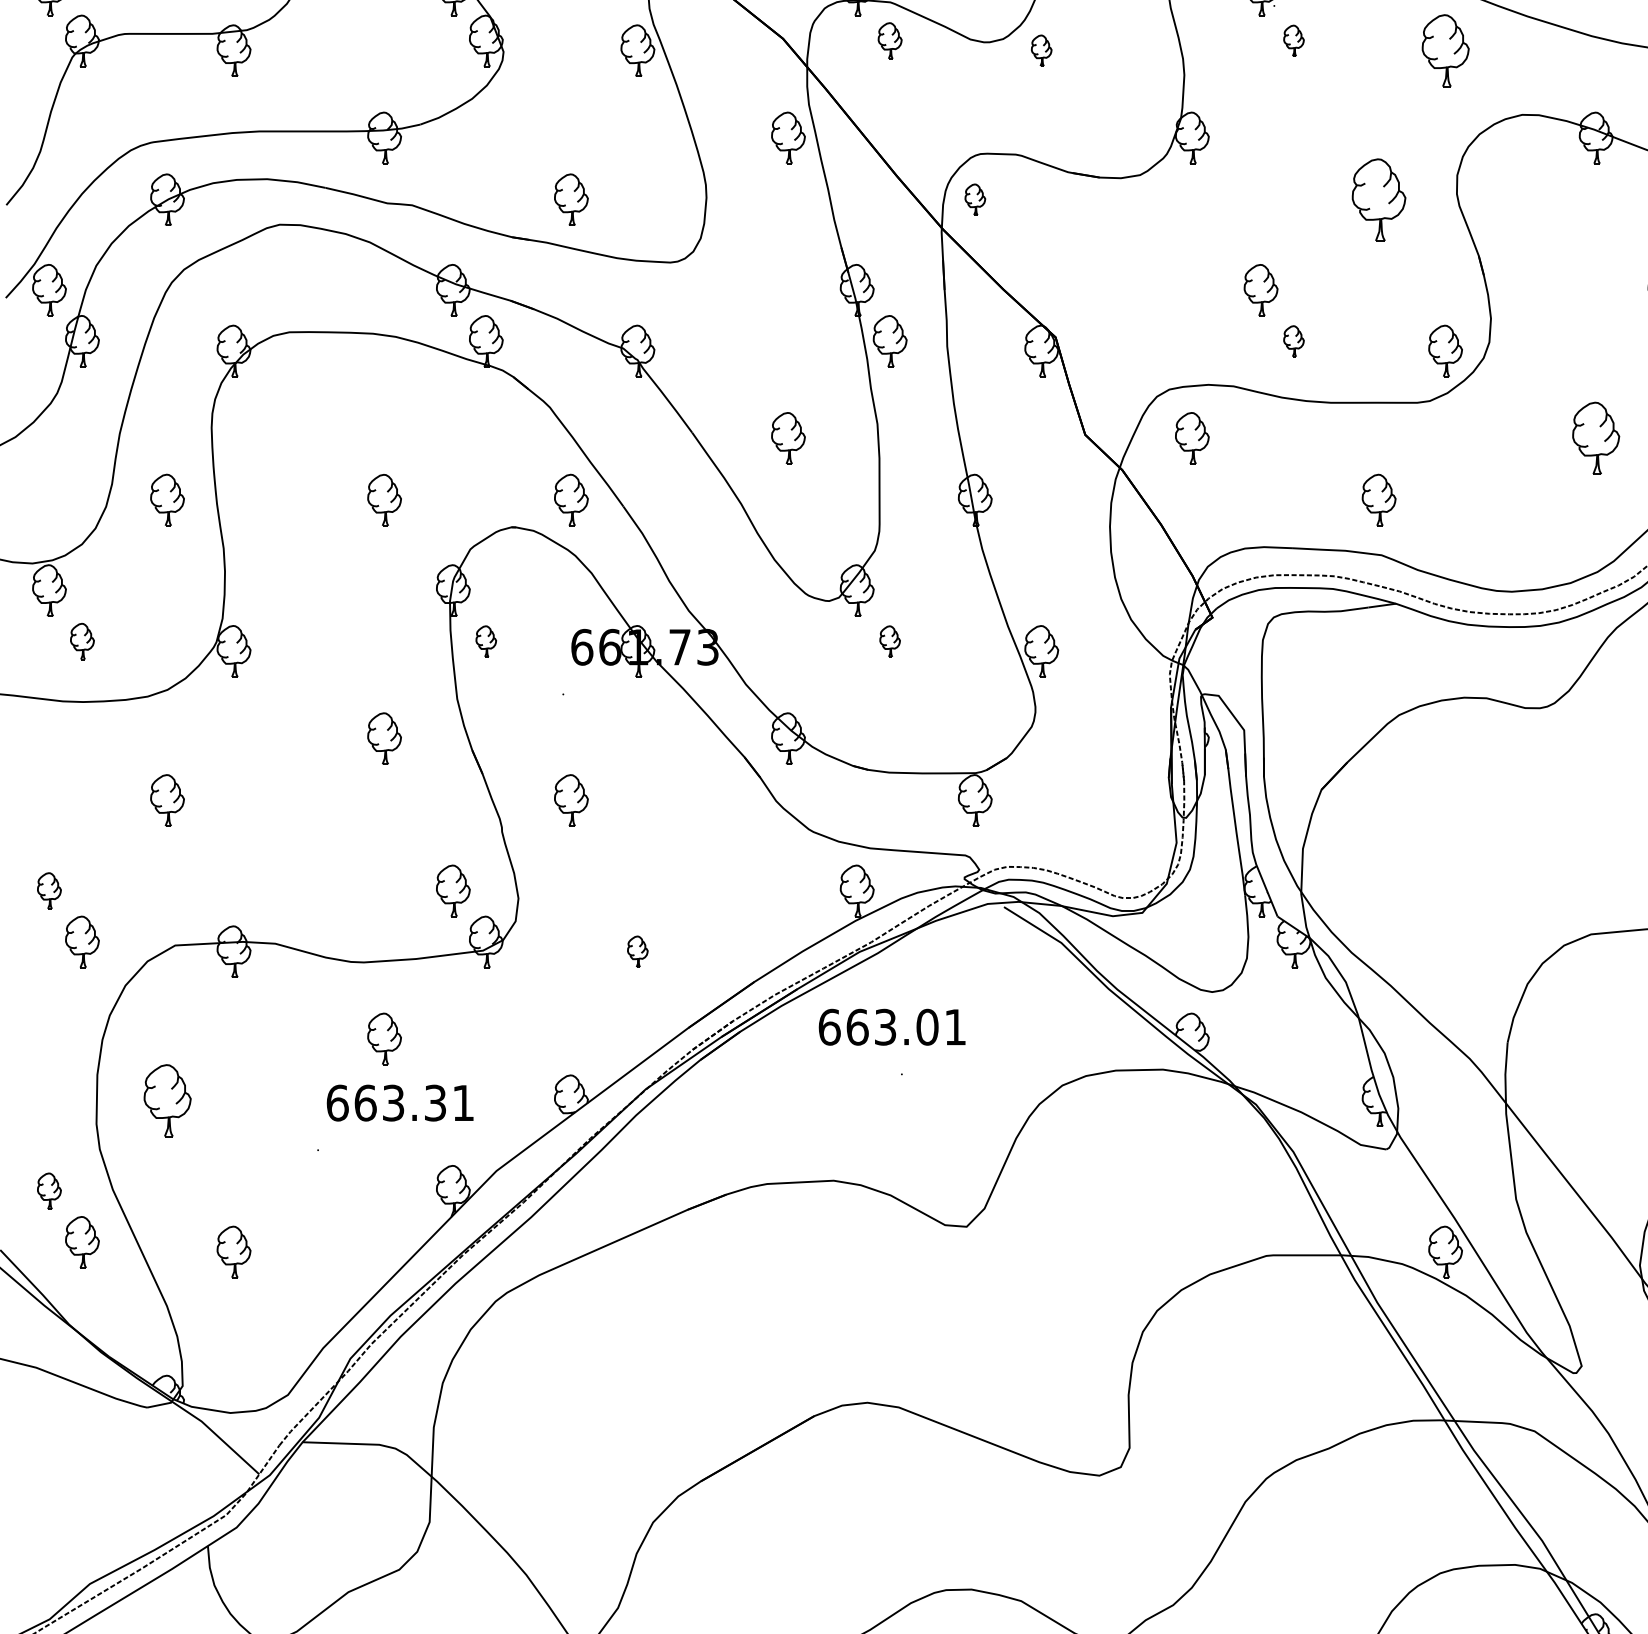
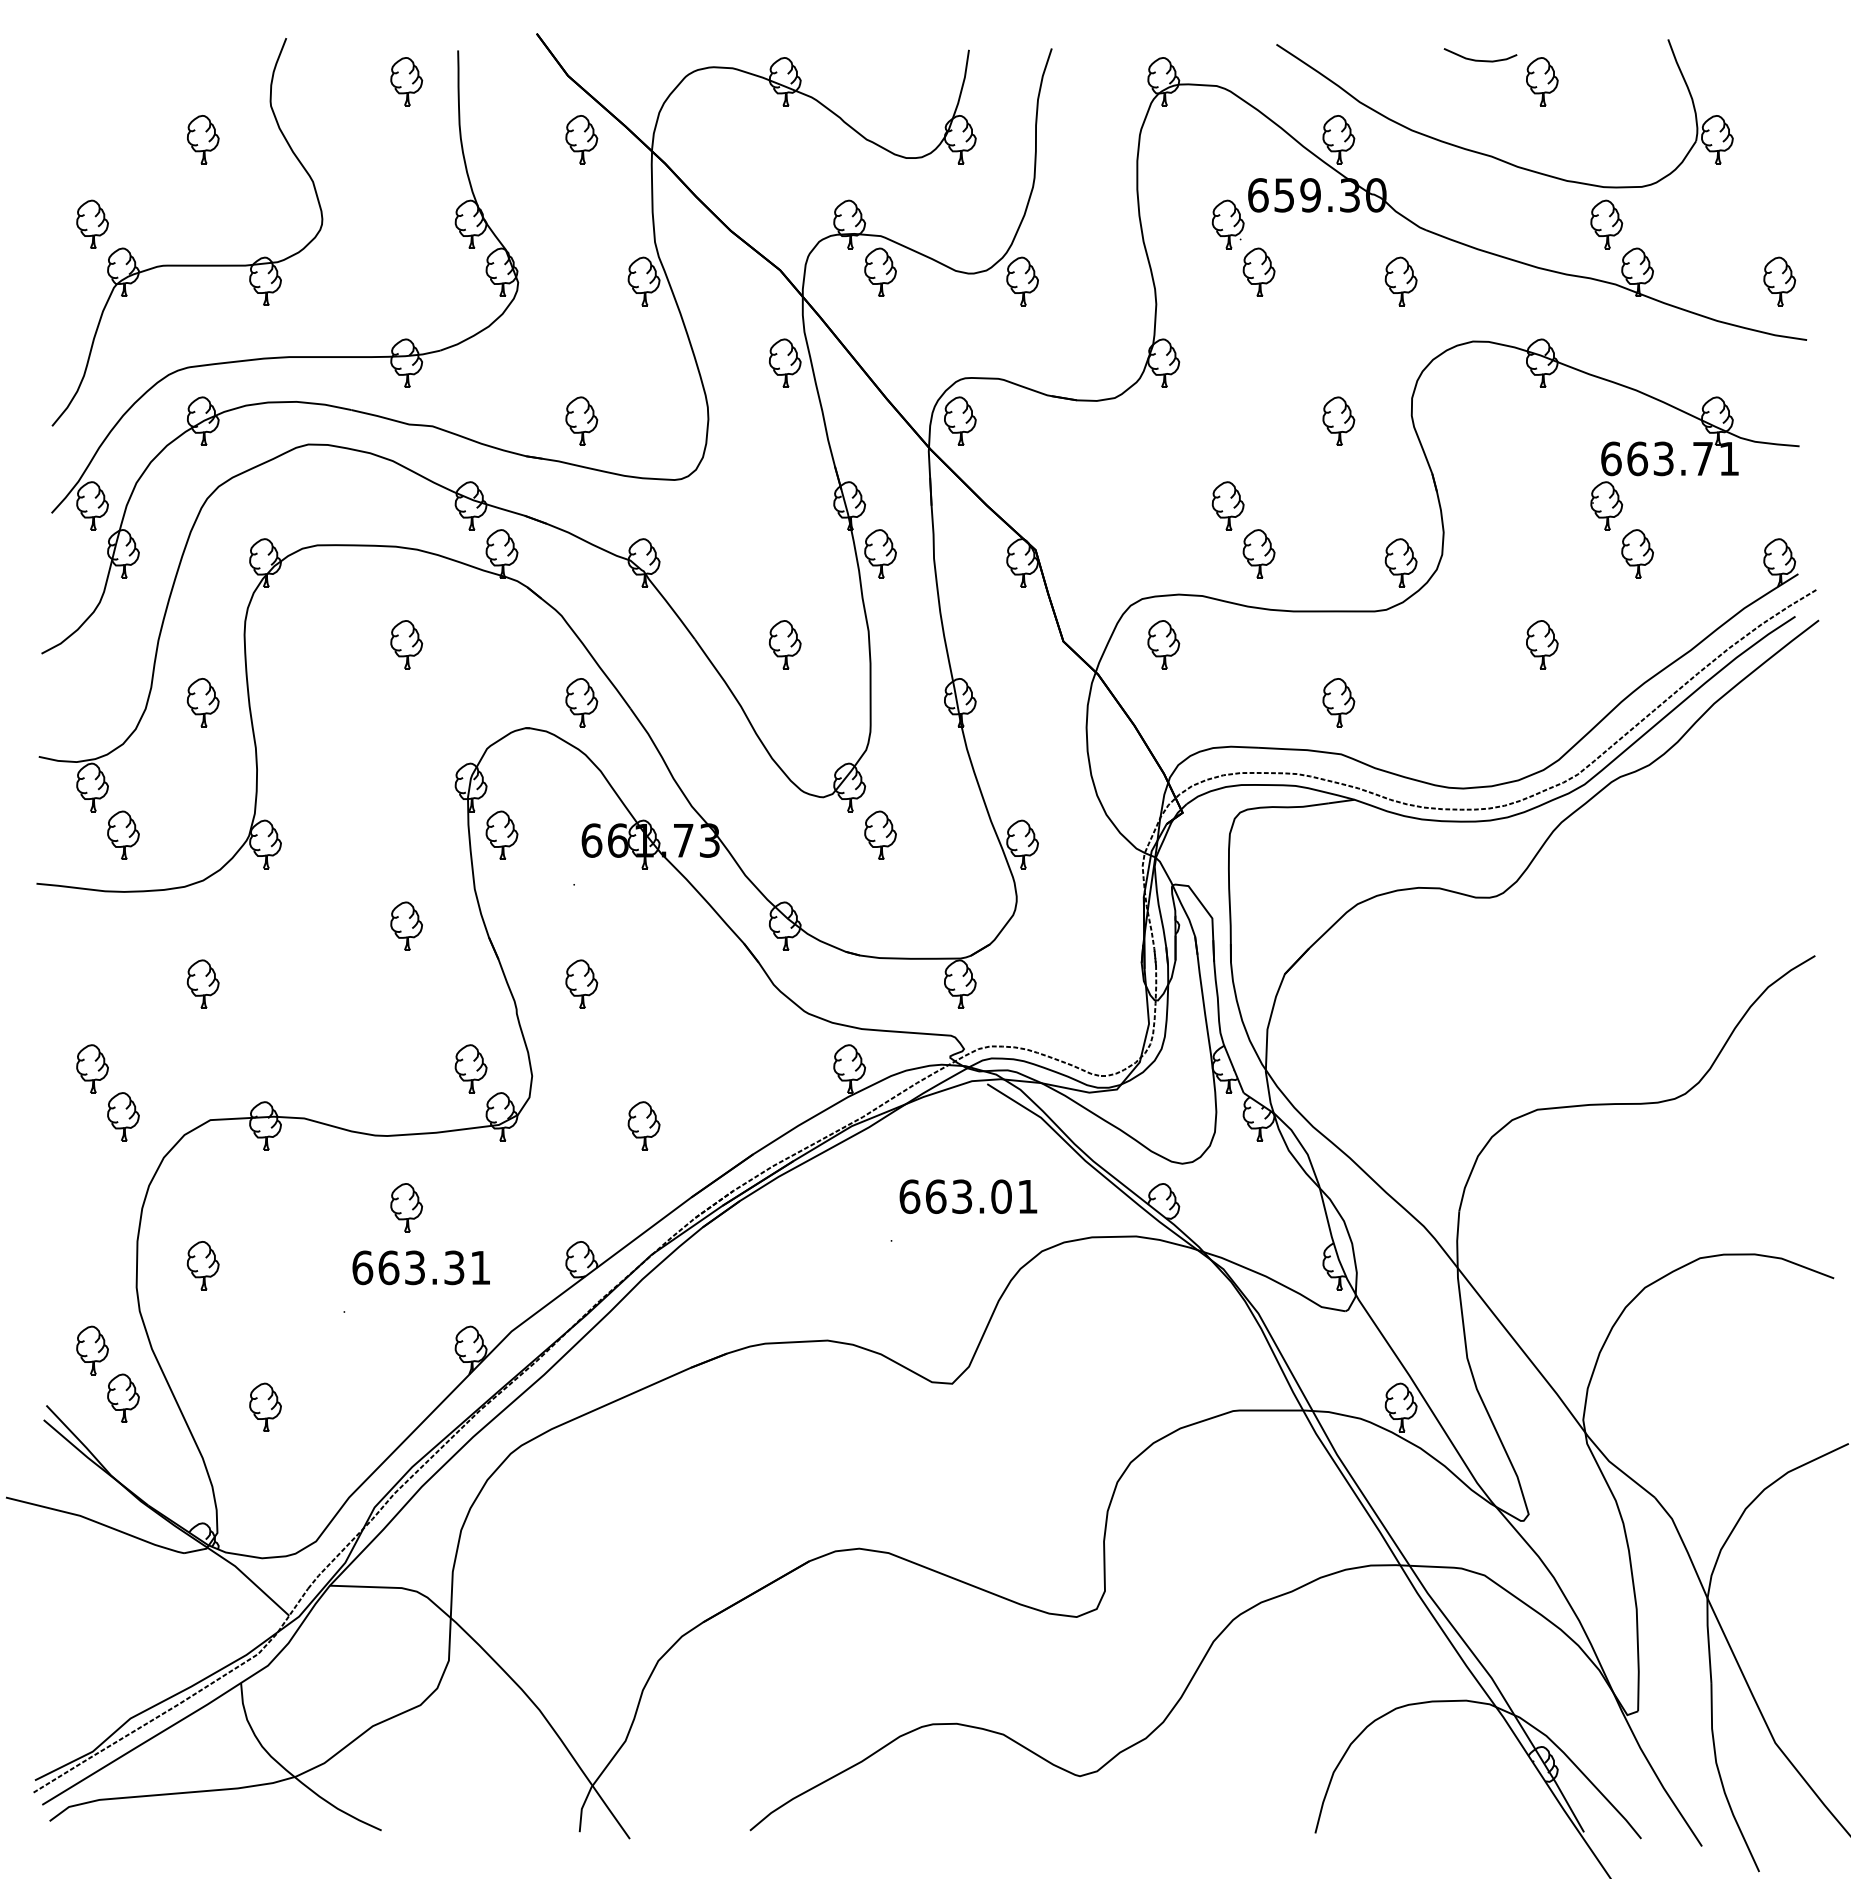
part: (890, 40) -> (880, 271), size x1.43
part: (1293, 40) -> (1258, 271), size x1.67
part: (1041, 50) -> (1022, 281), size x1.67
part: (1444, 50) -> (1400, 281), size x0.71
part: (975, 199) -> (960, 420), size x1.67
part: (1378, 199) -> (1338, 420), size x0.62
part: (1293, 340) -> (1258, 553), size x1.67
part: (1596, 438) -> (1542, 644), size x0.71
part: (384, 499) -> (406, 644), moved
part: (82, 640) -> (123, 834), size x1.43
part: (485, 640) -> (501, 834), size x1.67
part: (890, 640) -> (880, 834), size x1.67
part: (49, 890) -> (92, 1068), size x1.43
part: (637, 951) -> (643, 1125), size x1.67
text: (892, 1026) -> (968, 1196), moved
part: (166, 1100) -> (202, 1265), size x0.71
part: (49, 1191) -> (92, 1350), size x1.43

